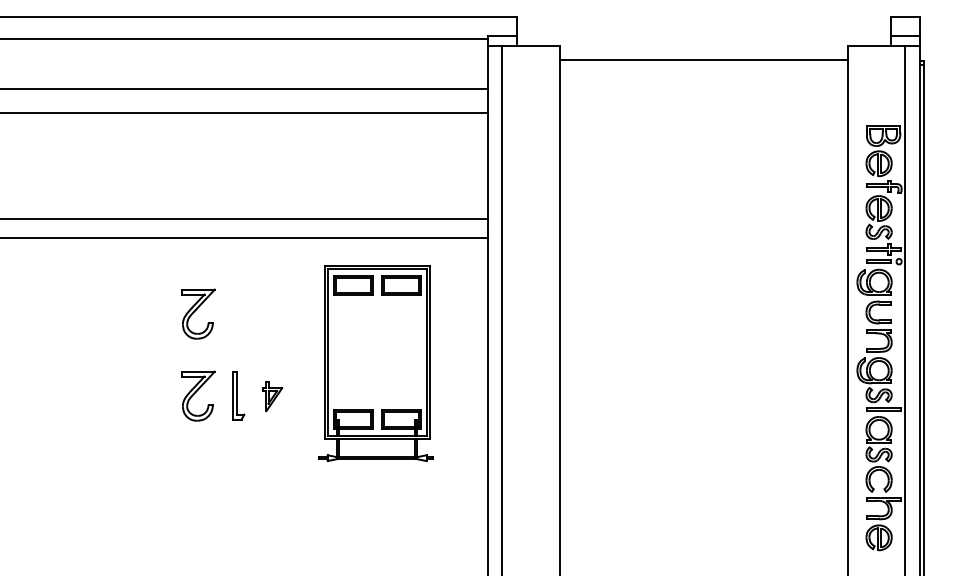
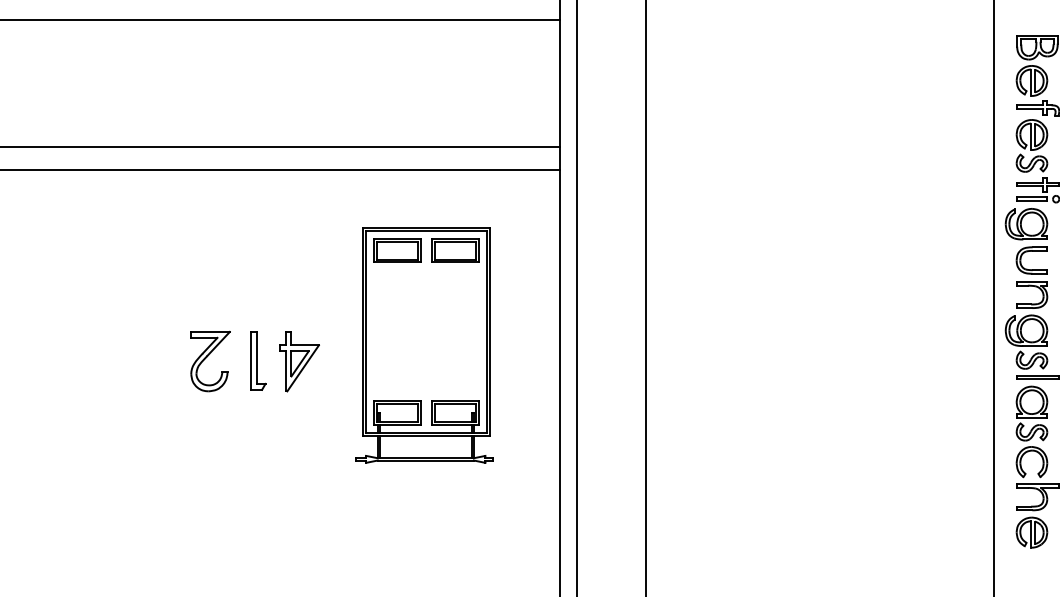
part: (198, 313) -> (210, 261), removed
part: (375, 363) -> (423, 345), moved
part: (272, 396) -> (299, 361), size x1.67

